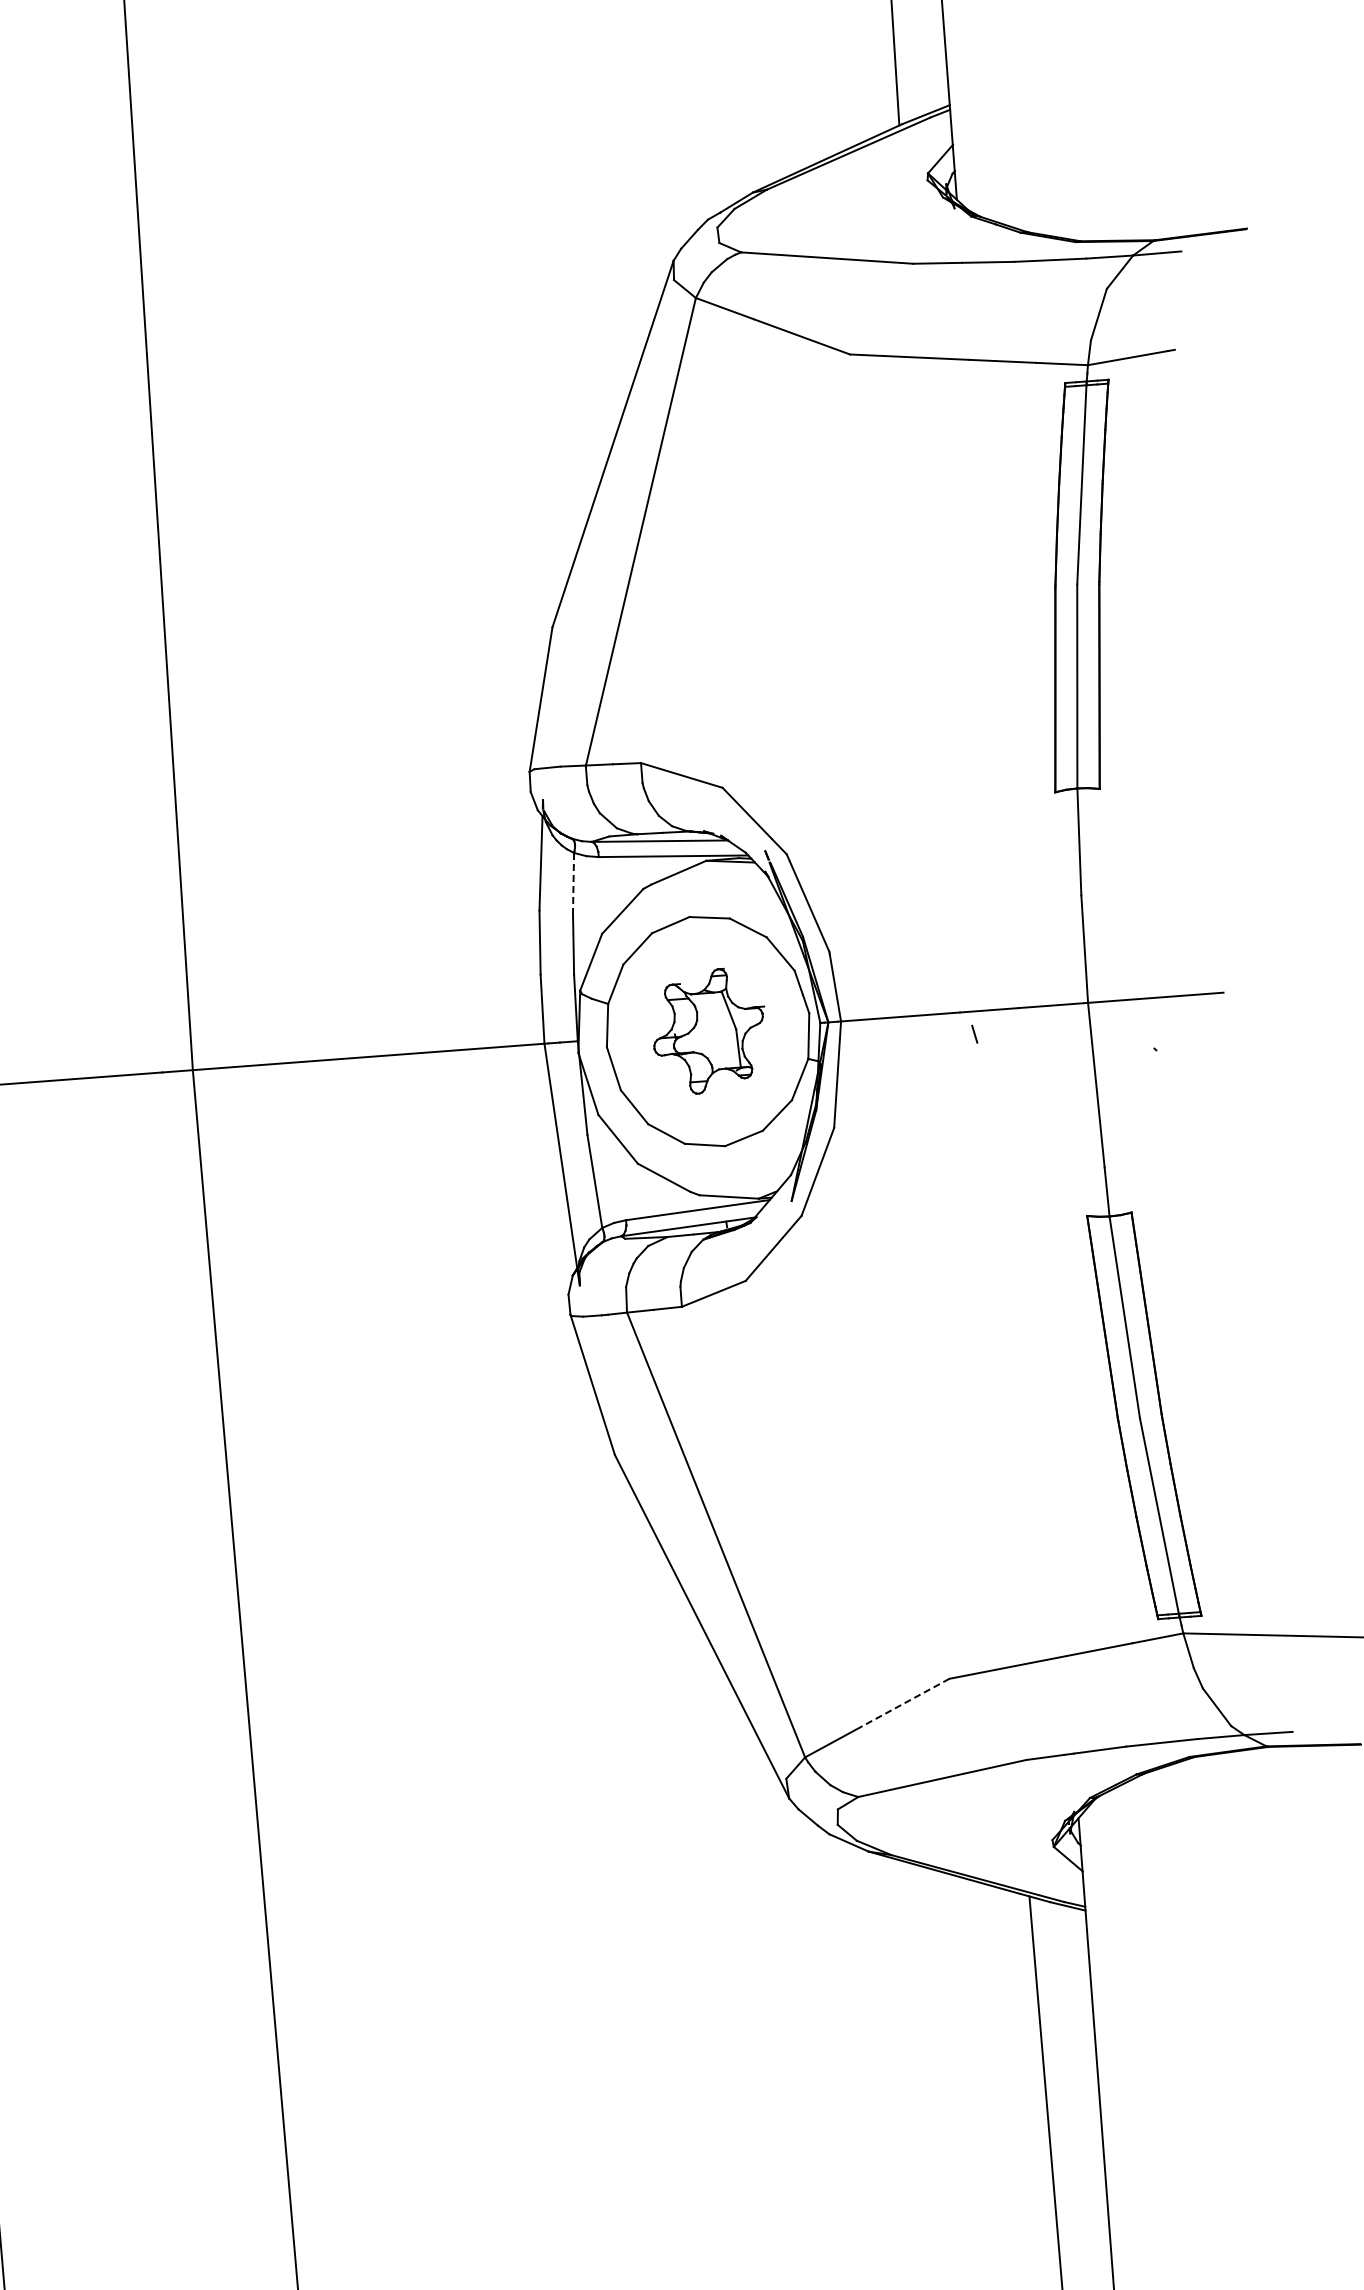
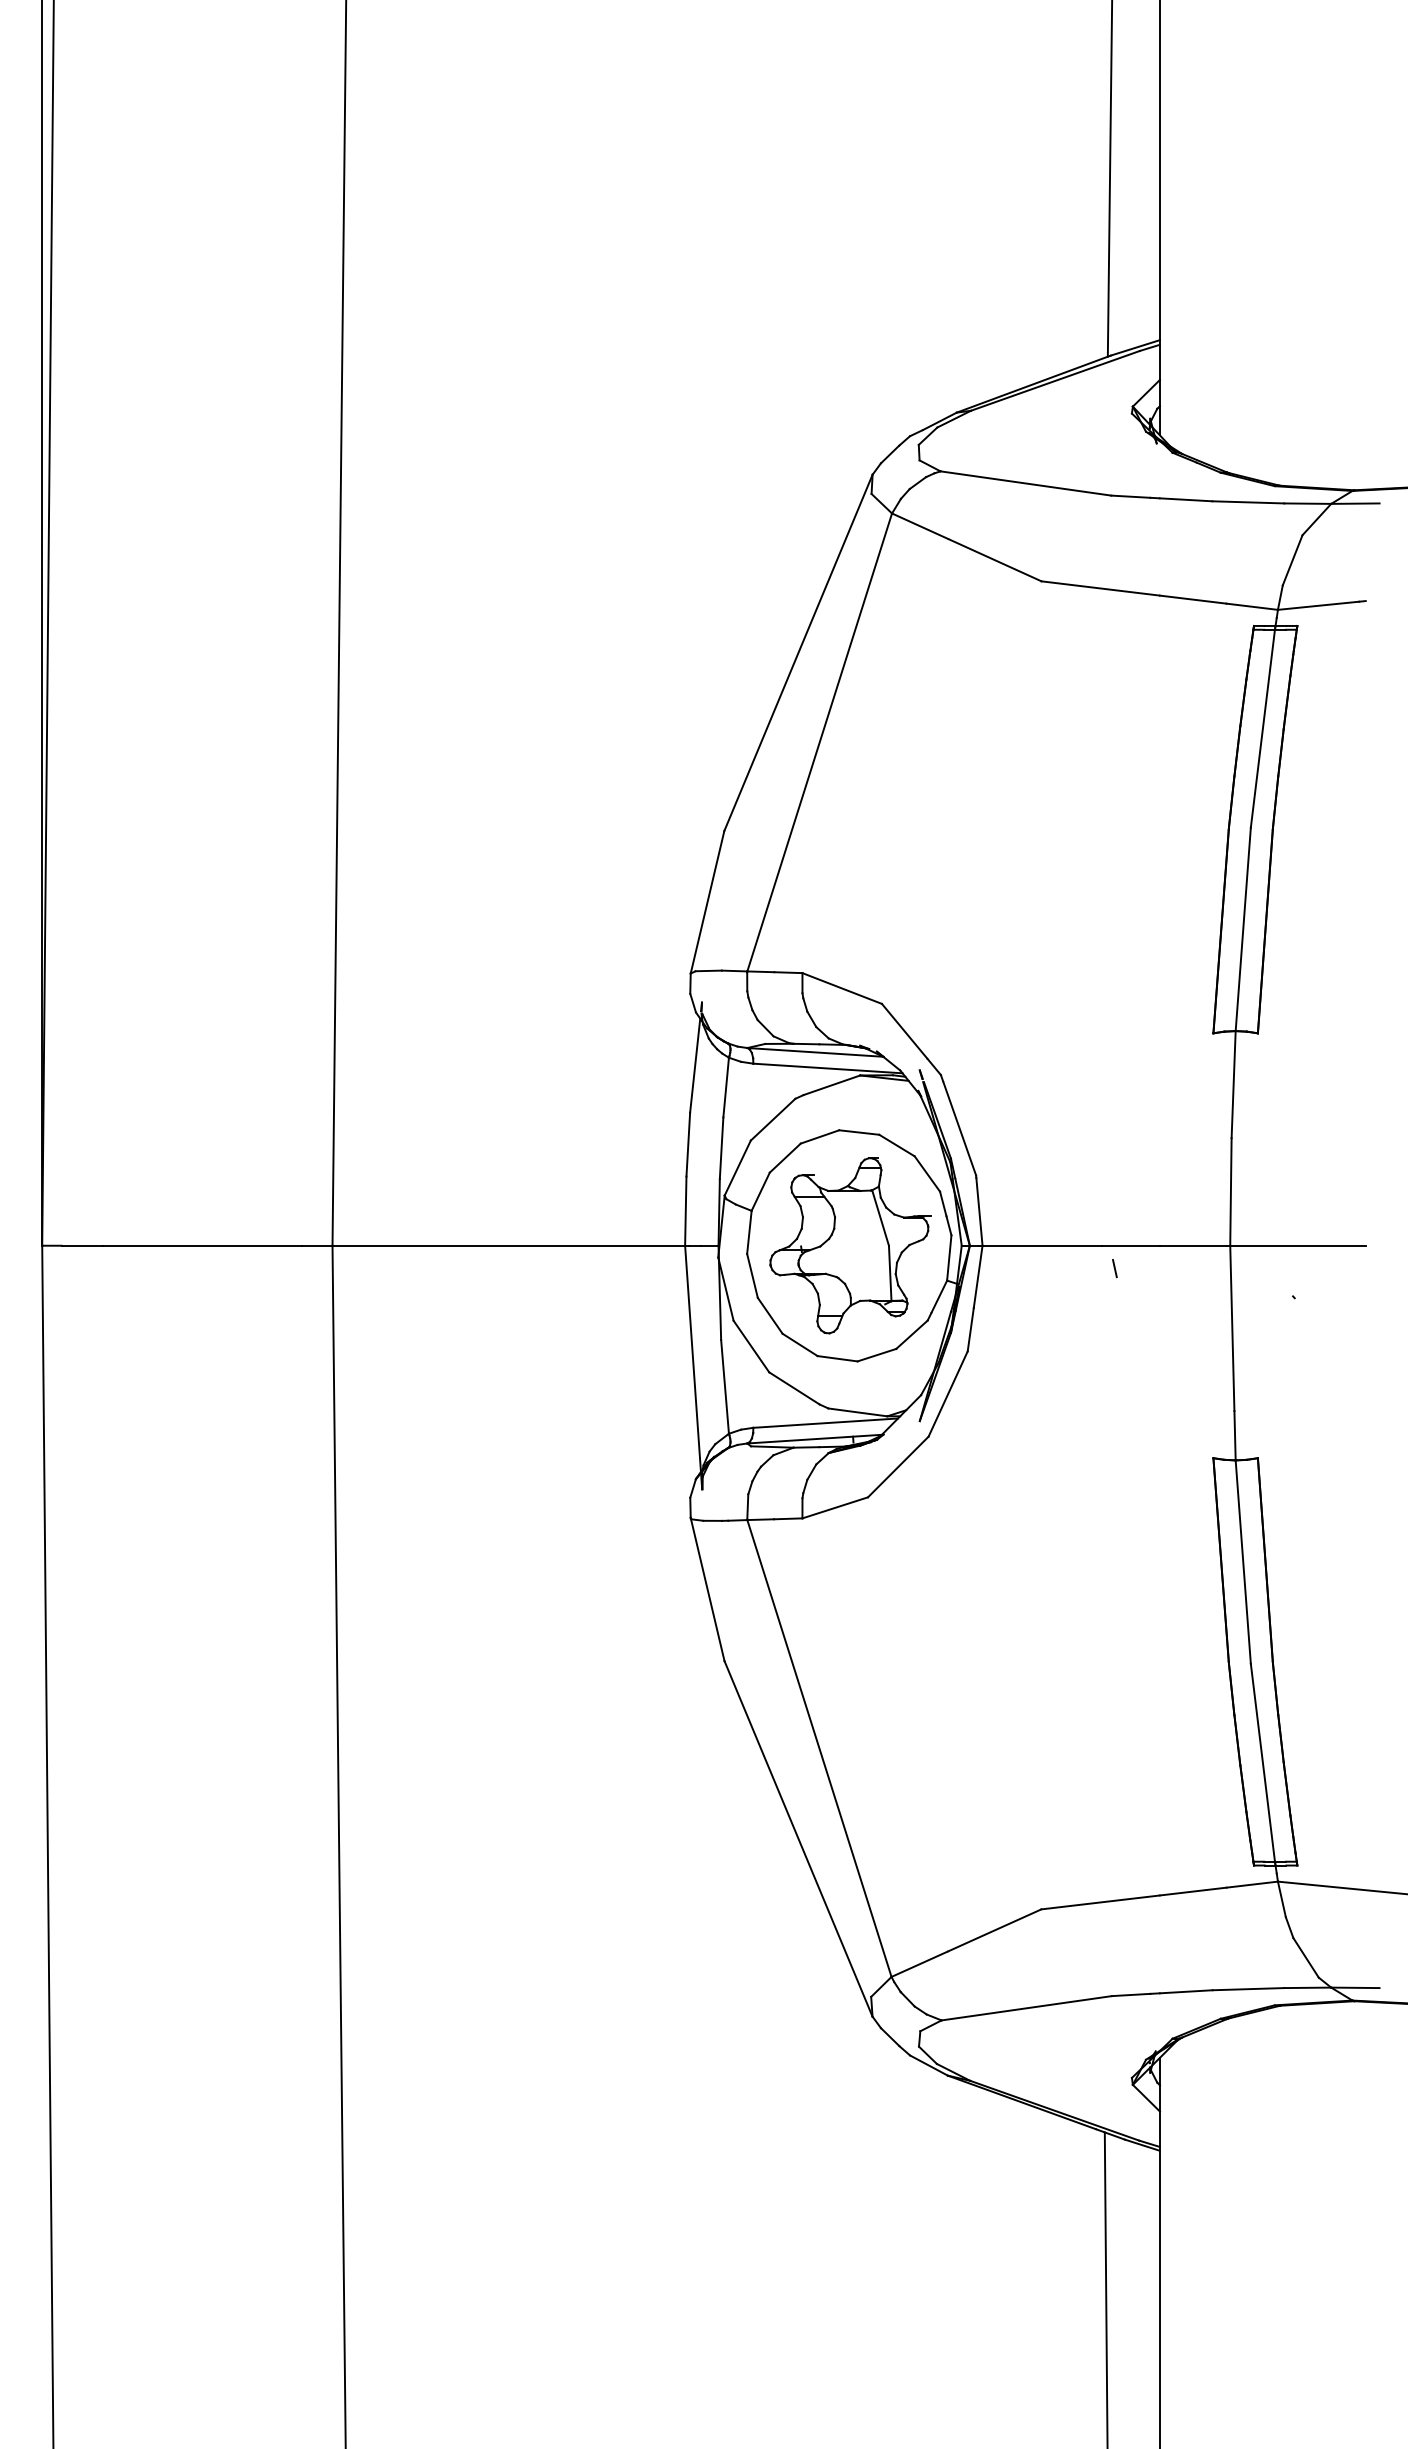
line: (573, 882) -> (726, 1087), dashed -> solid
part: (709, 1031) -> (850, 1245), size x1.43
line: (904, 1703) -> (994, 1930), dashed -> solid

